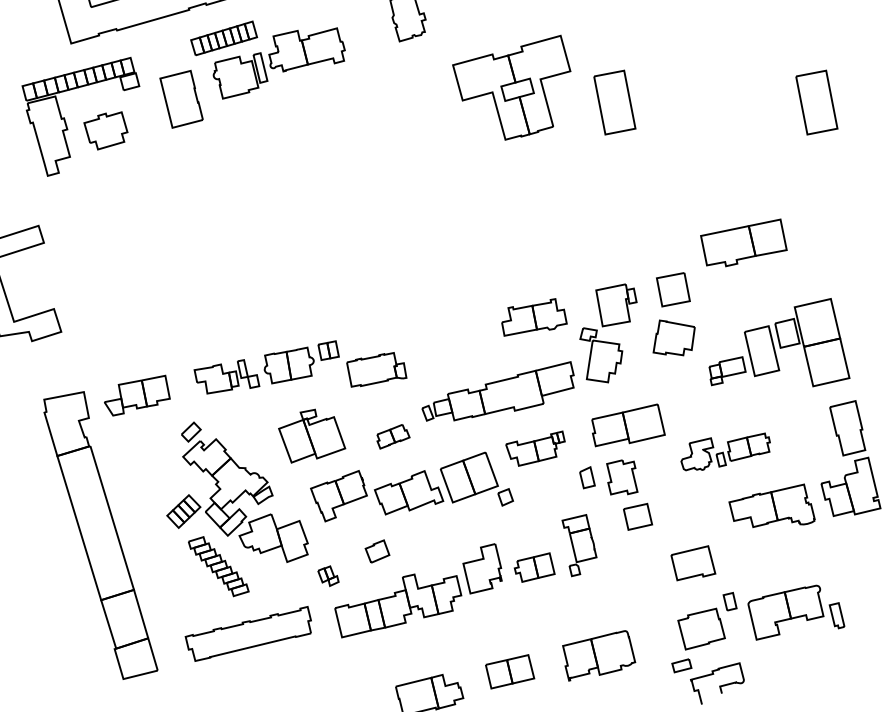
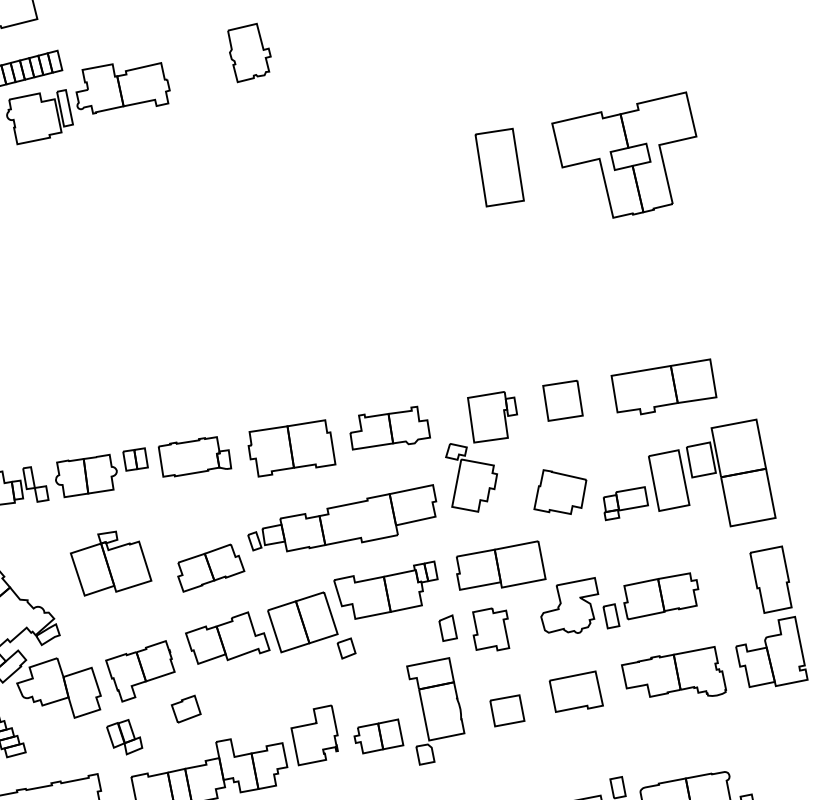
part: (511, 87) -> (623, 153), moved
part: (816, 102) -> (748, 177), removed
part: (743, 242) -> (663, 385), moved
part: (455, 336) -> (292, 448), added
part: (673, 337) -> (559, 491), moved
part: (376, 369) -> (194, 456), moved
part: (393, 436) -> (211, 568), size x1.67
part: (535, 448) -> (385, 589), size x1.43
part: (725, 451) -> (619, 602), size x1.43
part: (338, 496) -> (139, 671), moved
part: (638, 516) -> (508, 710), moved
part: (579, 545) -> (435, 711), size x1.43
part: (693, 563) -> (576, 692), moved
part: (328, 576) -> (124, 737), size x1.43

